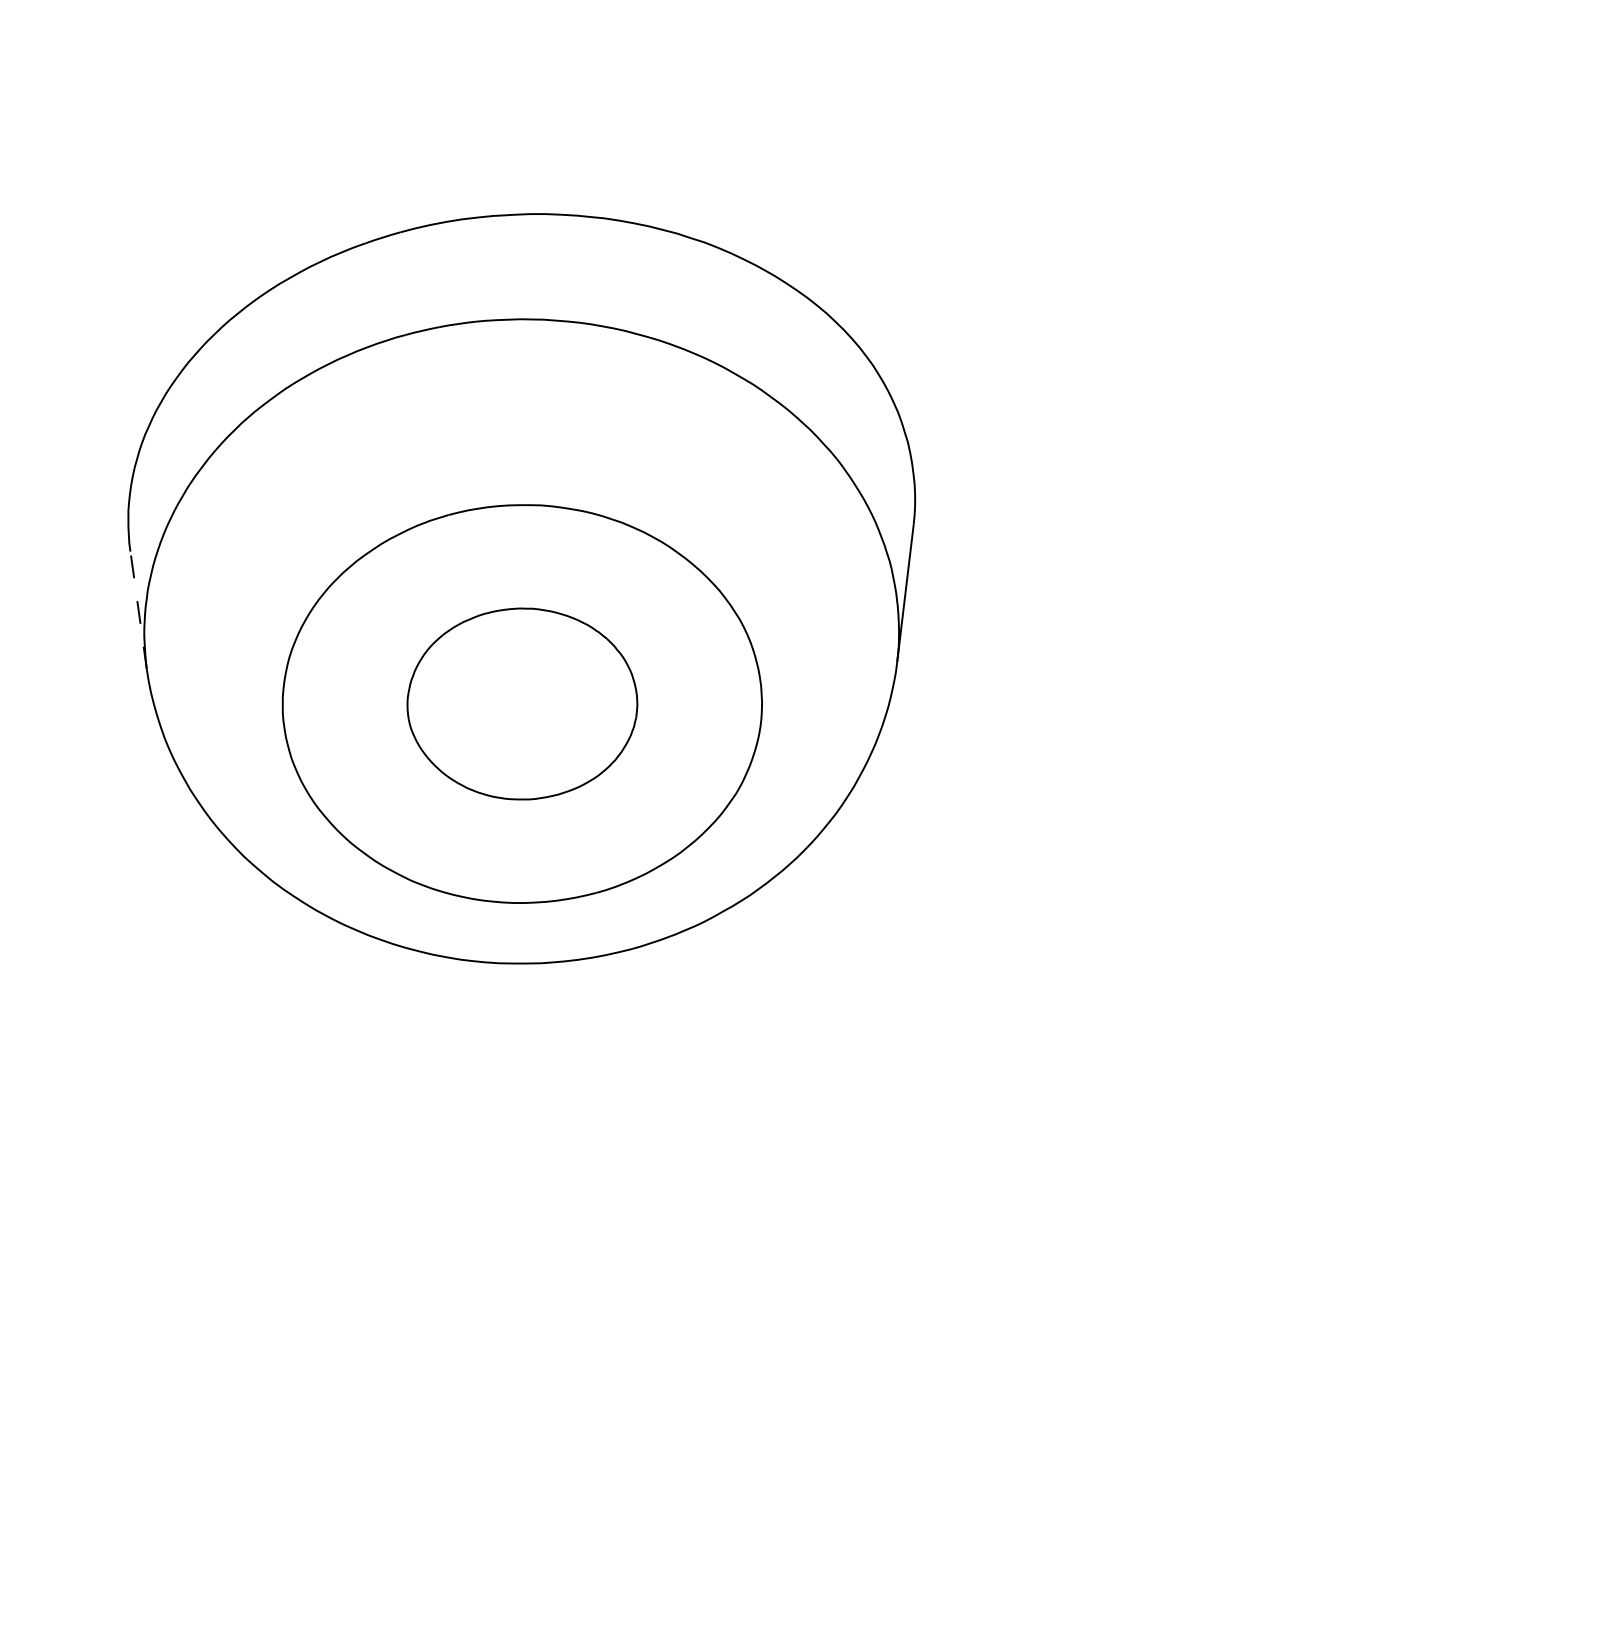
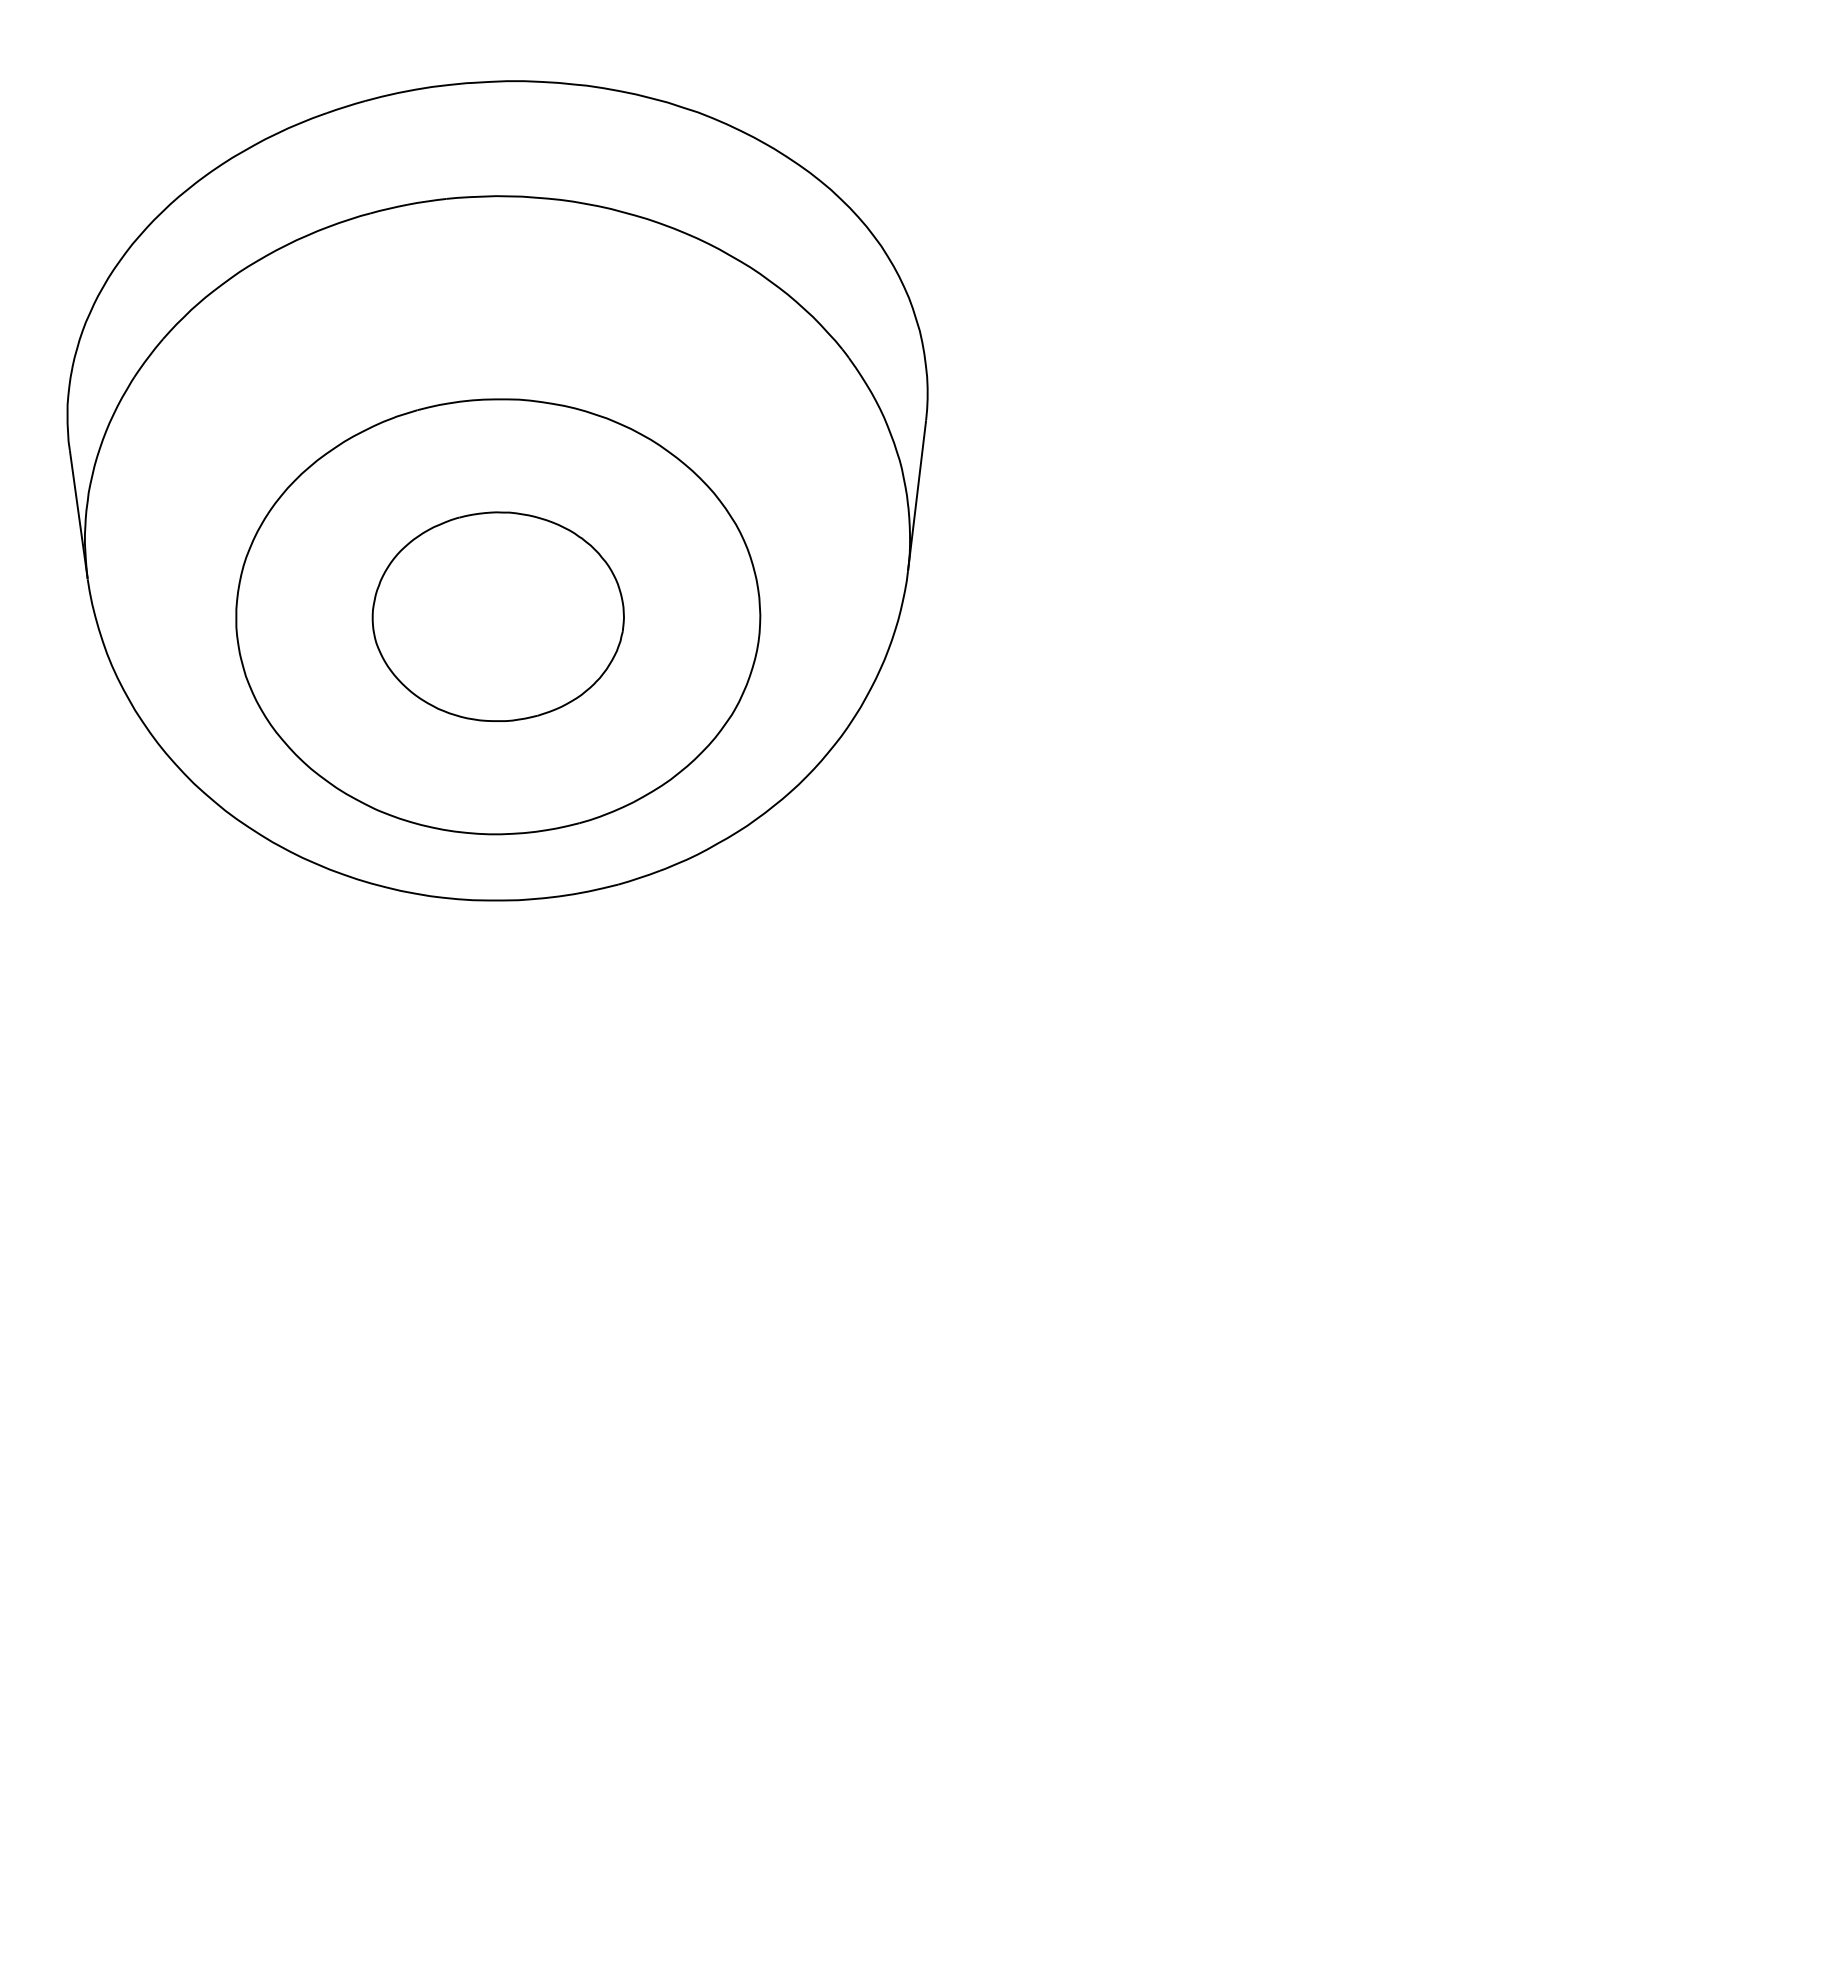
line: (138, 610) -> (78, 514), dashed -> solid

